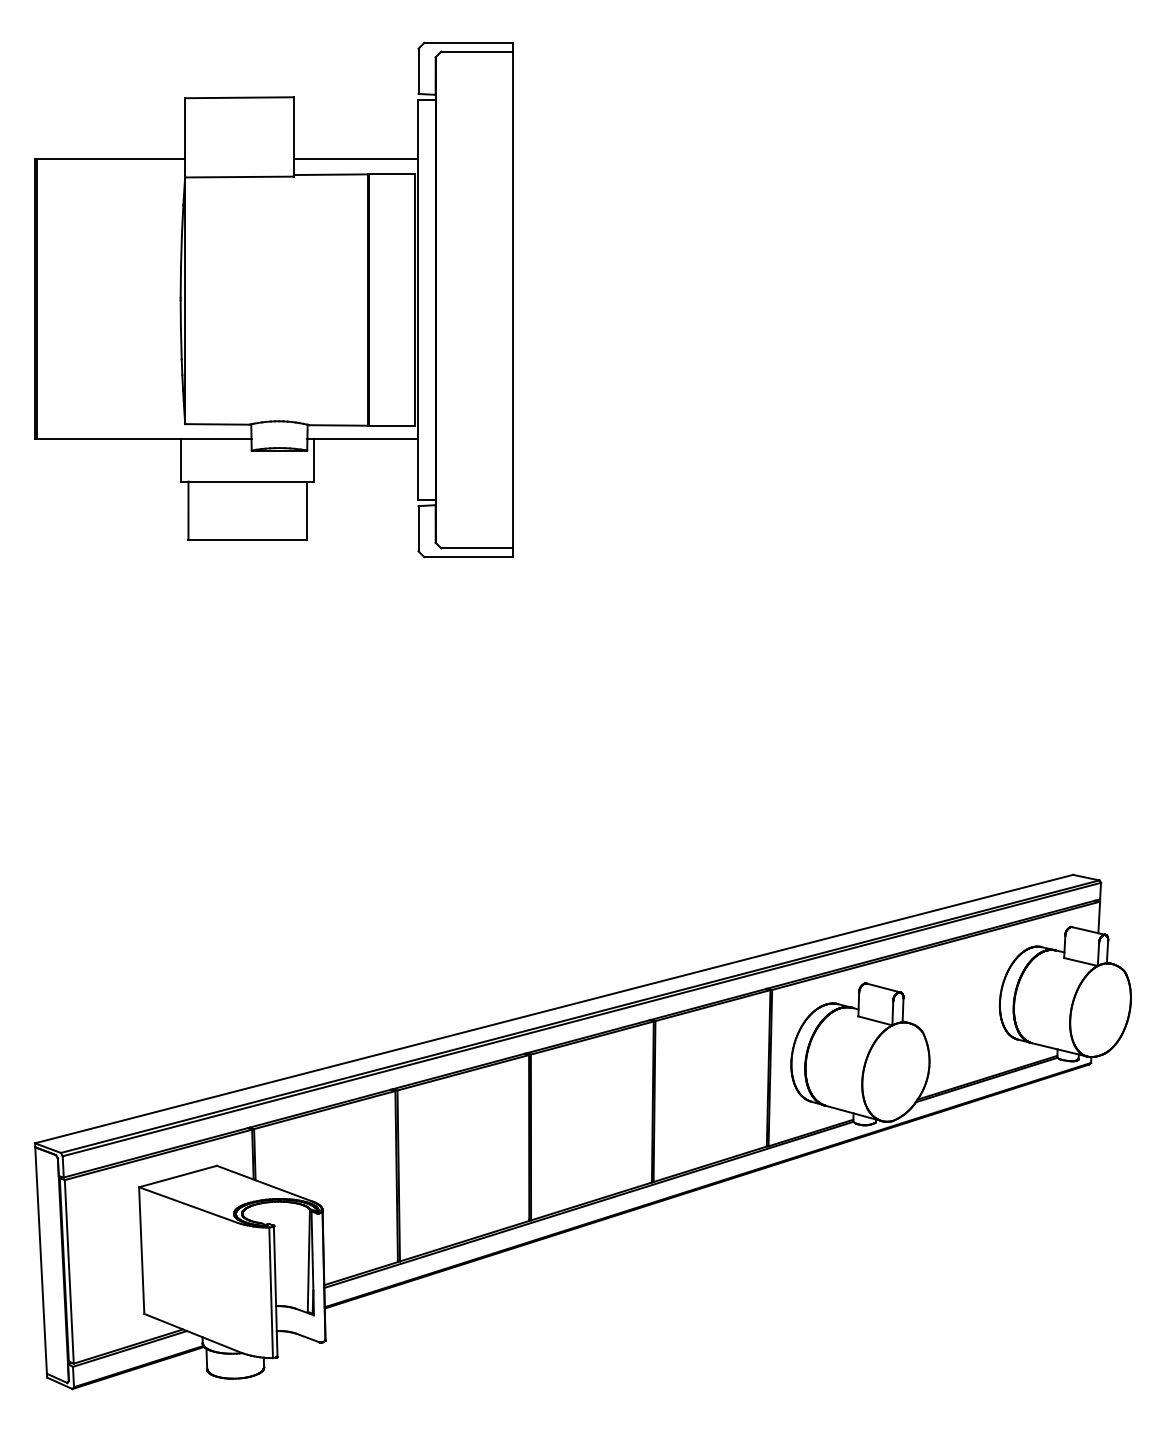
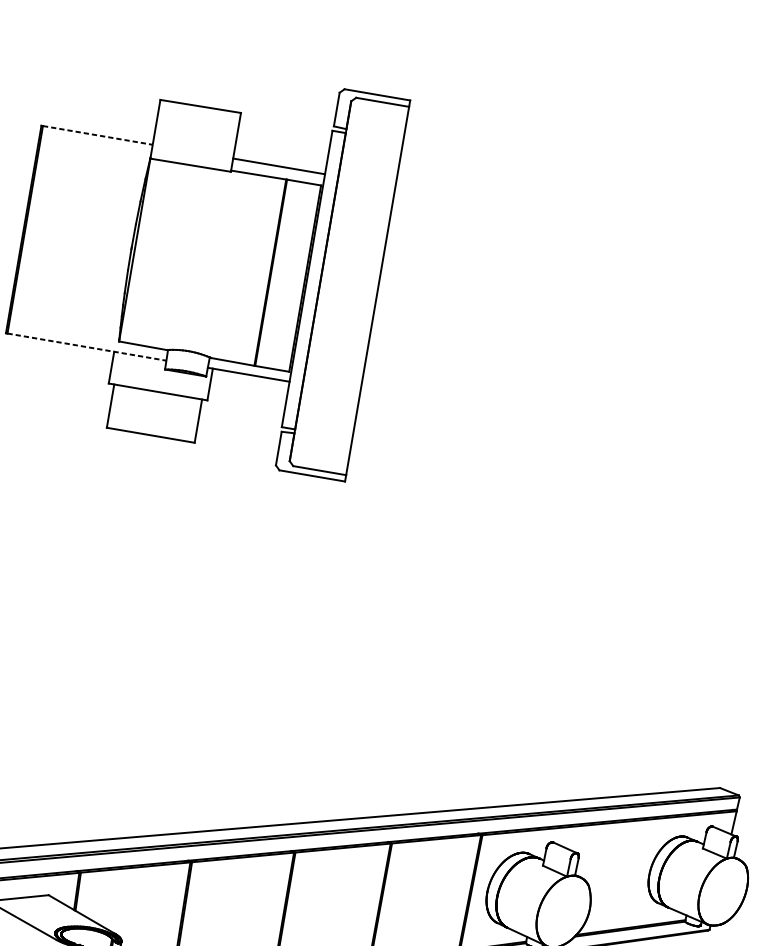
line: (111, 158) -> (98, 135), solid -> dashed
line: (144, 438) -> (87, 346), solid -> dashed

